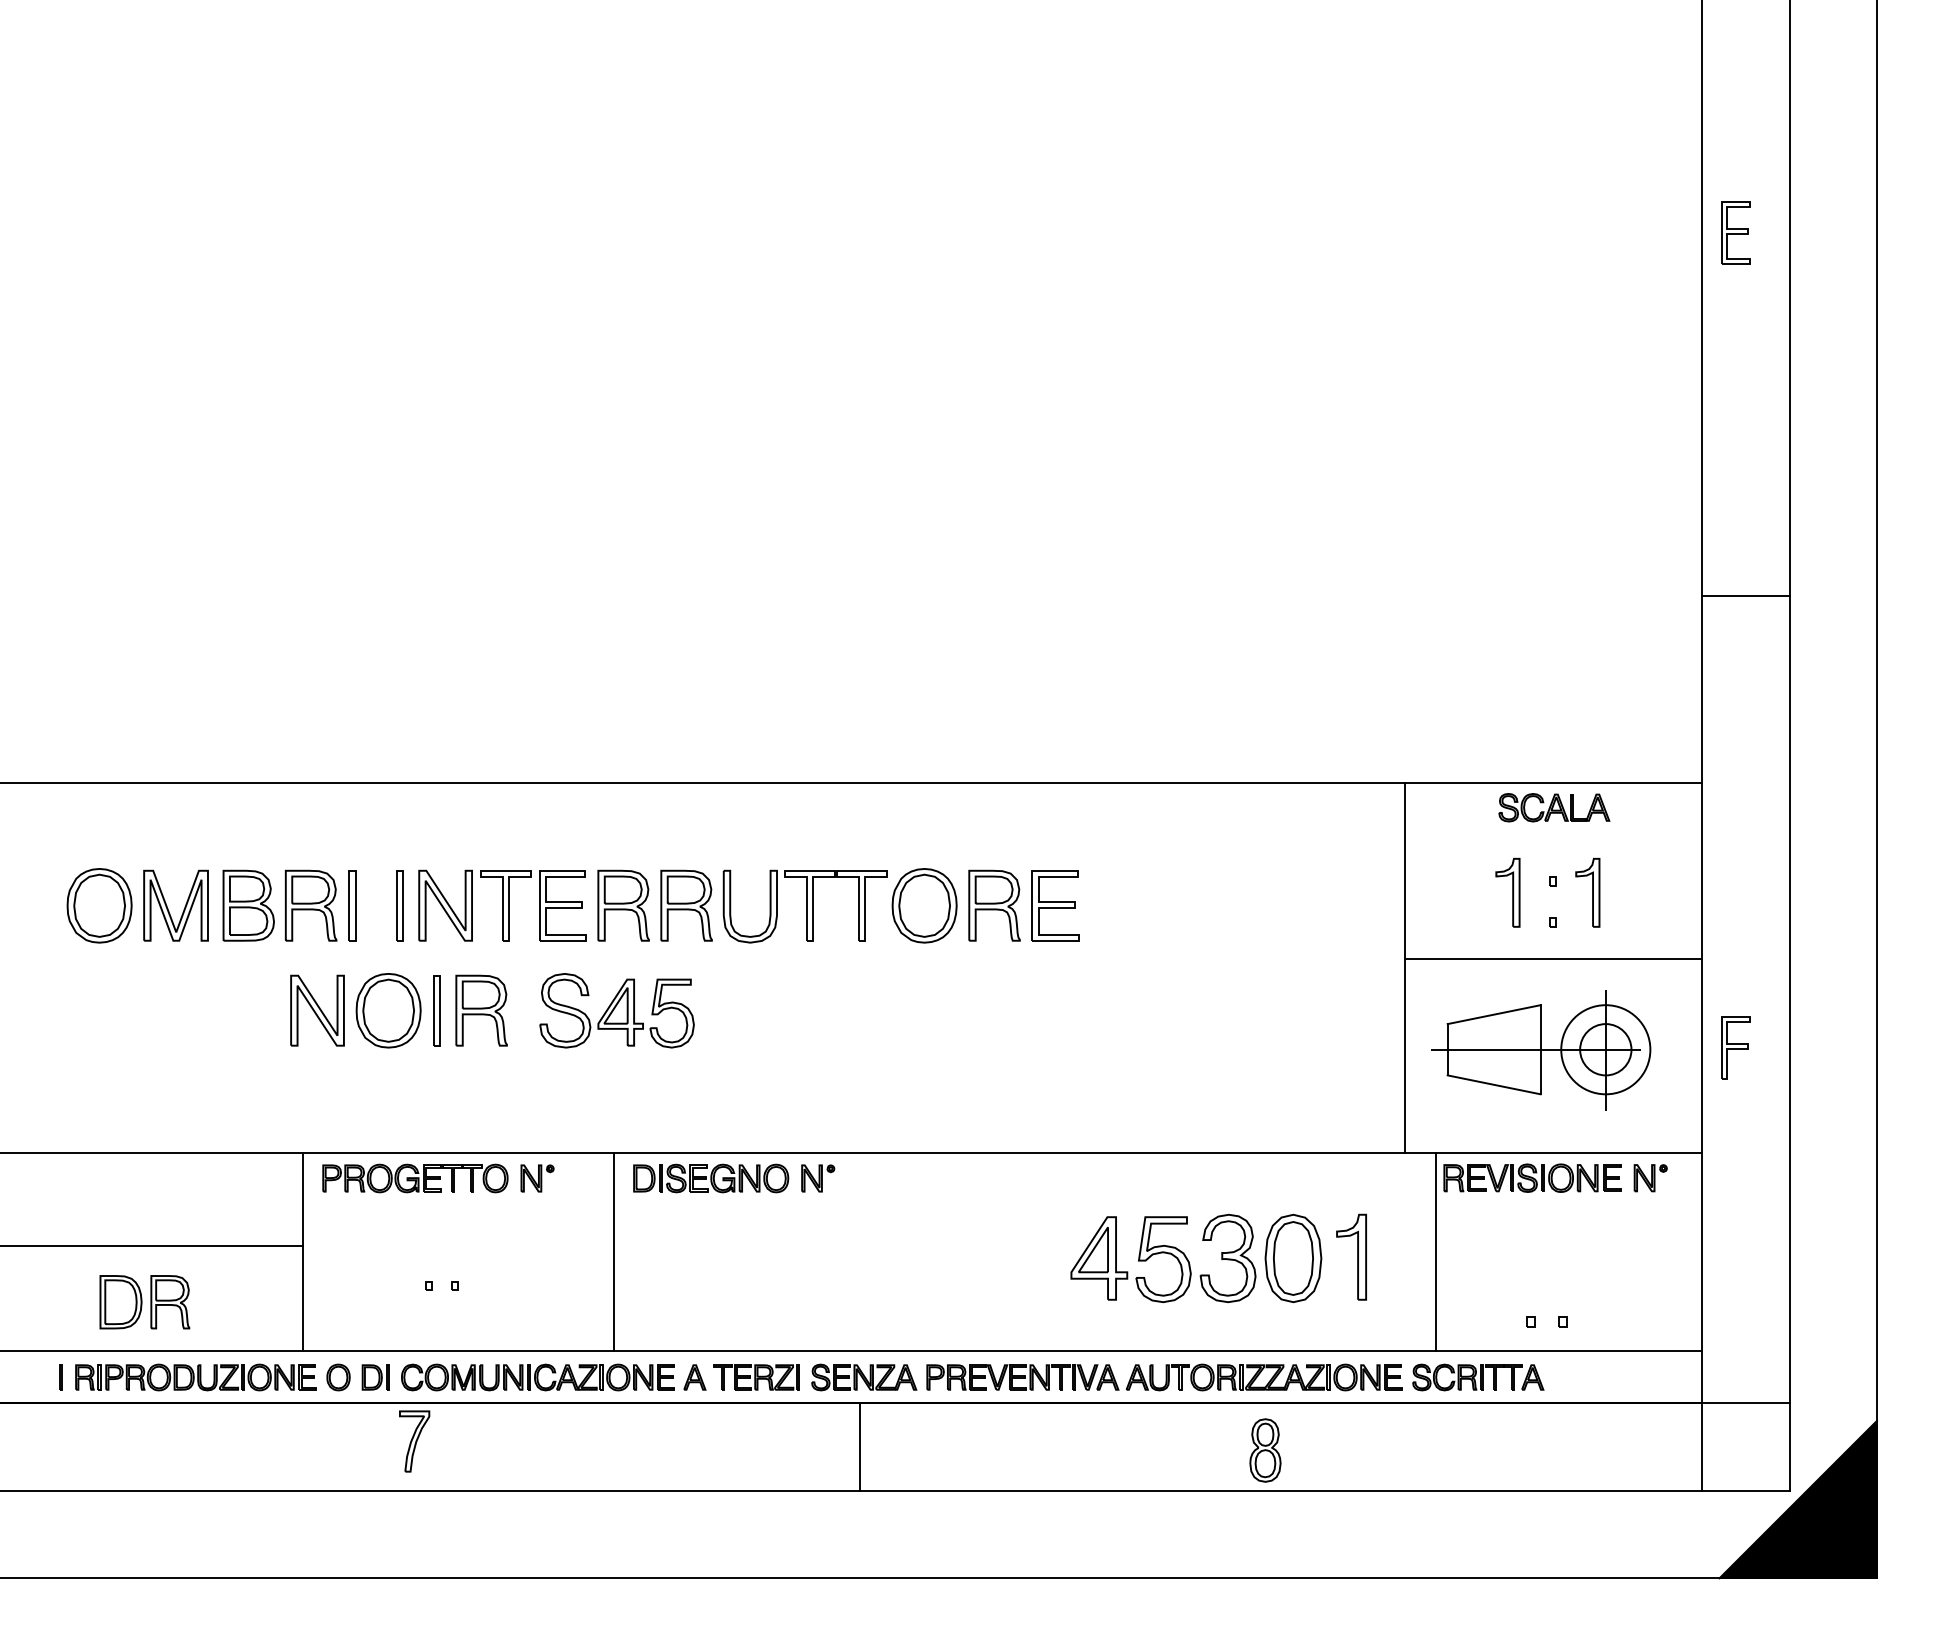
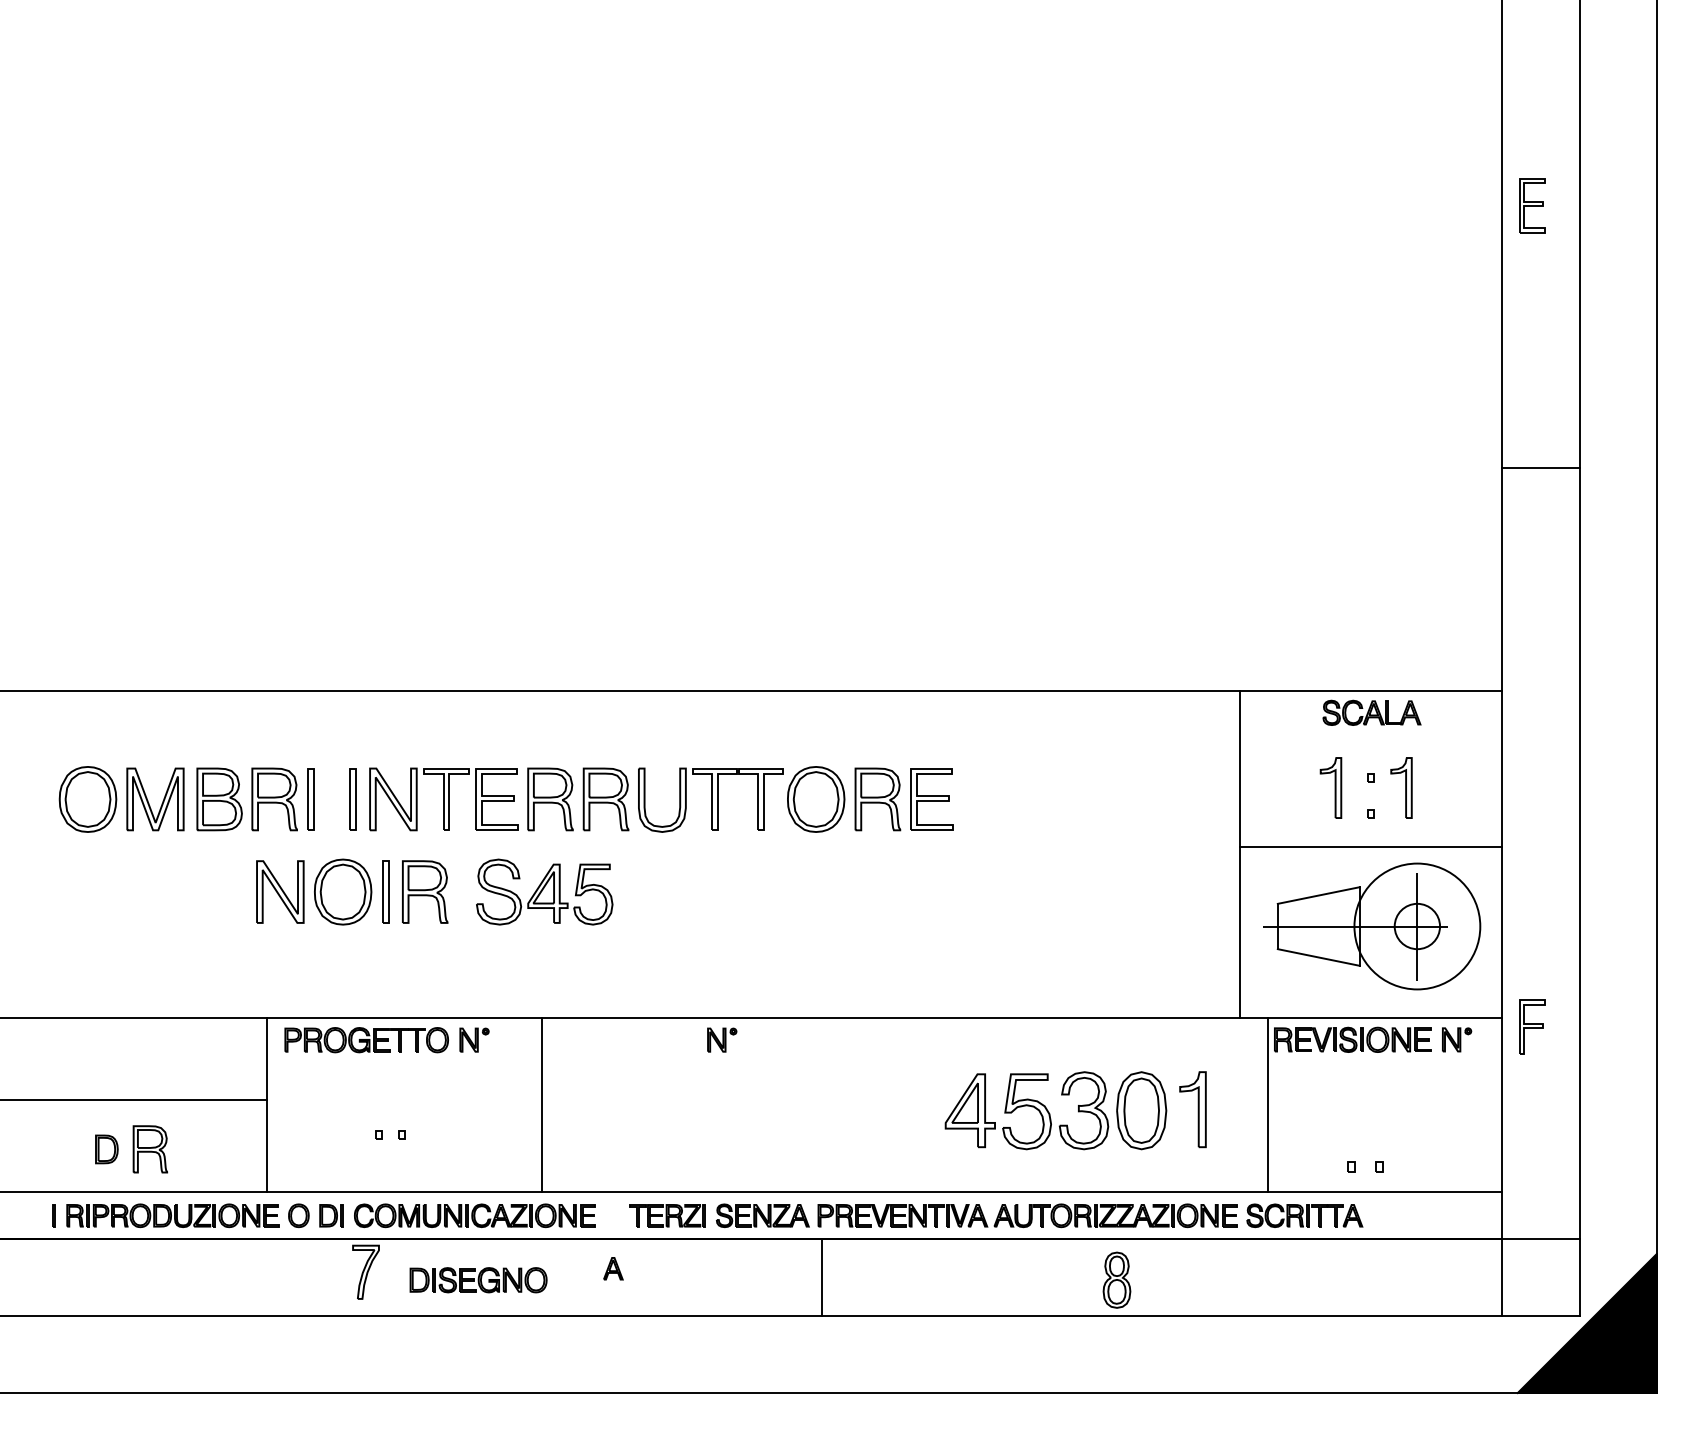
line: (1745, 595) -> (1540, 467), moved
part: (1735, 1047) -> (1531, 1026), moved
circle: (1605, 1049) -> (1417, 926), size x1.6
part: (711, 1178) -> (478, 1280), moved
part: (120, 1302) -> (106, 1149), size x0.6
part: (694, 1377) -> (613, 1268), moved
line: (860, 1446) -> (822, 1276), moved

